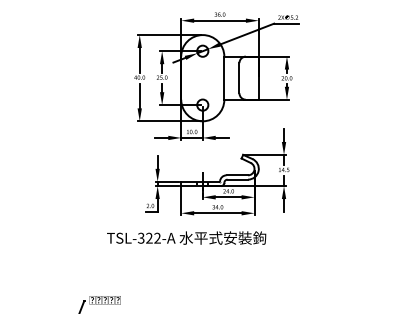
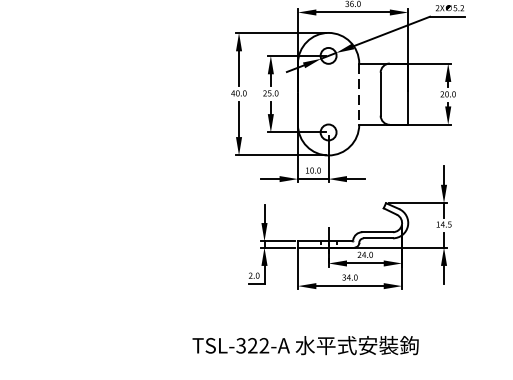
line: (224, 78) -> (359, 94), solid -> dashed
text: (186, 237) -> (305, 344), moved

